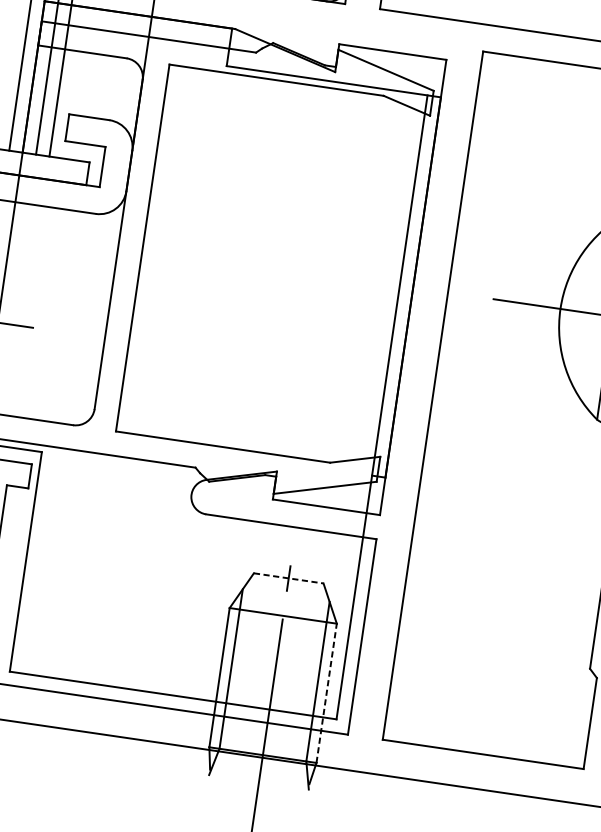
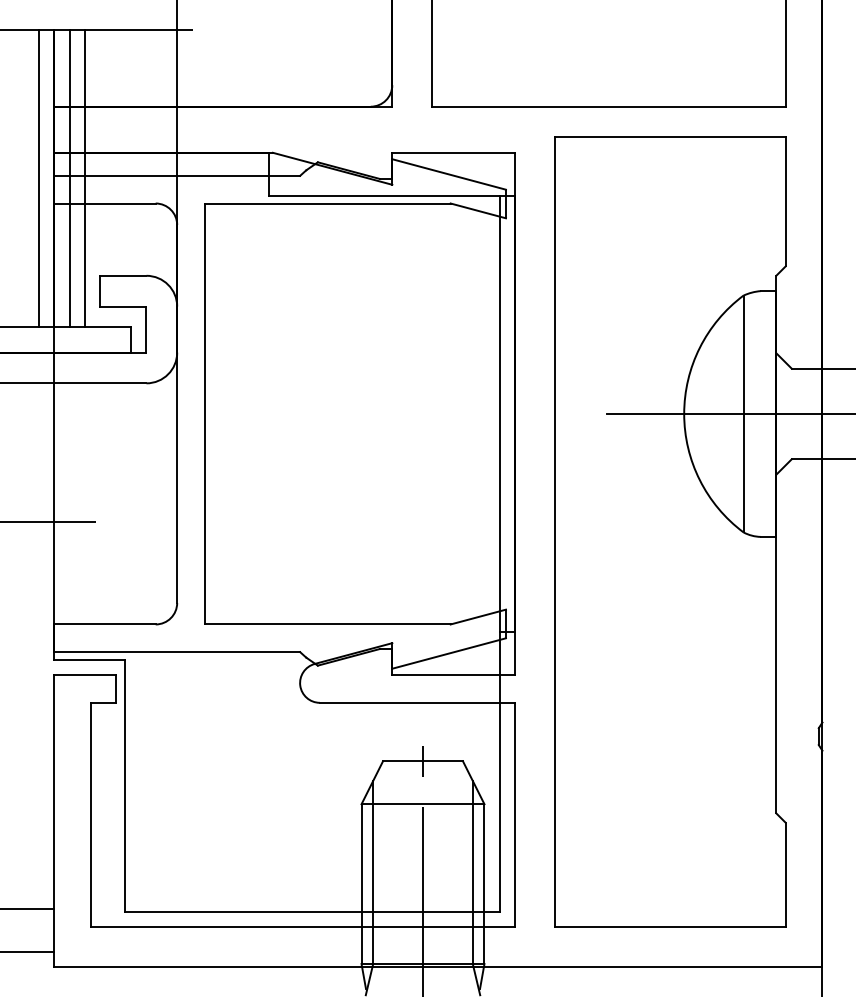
line: (289, 578) -> (423, 761), dashed -> solid
line: (326, 693) -> (484, 884), dashed -> solid

